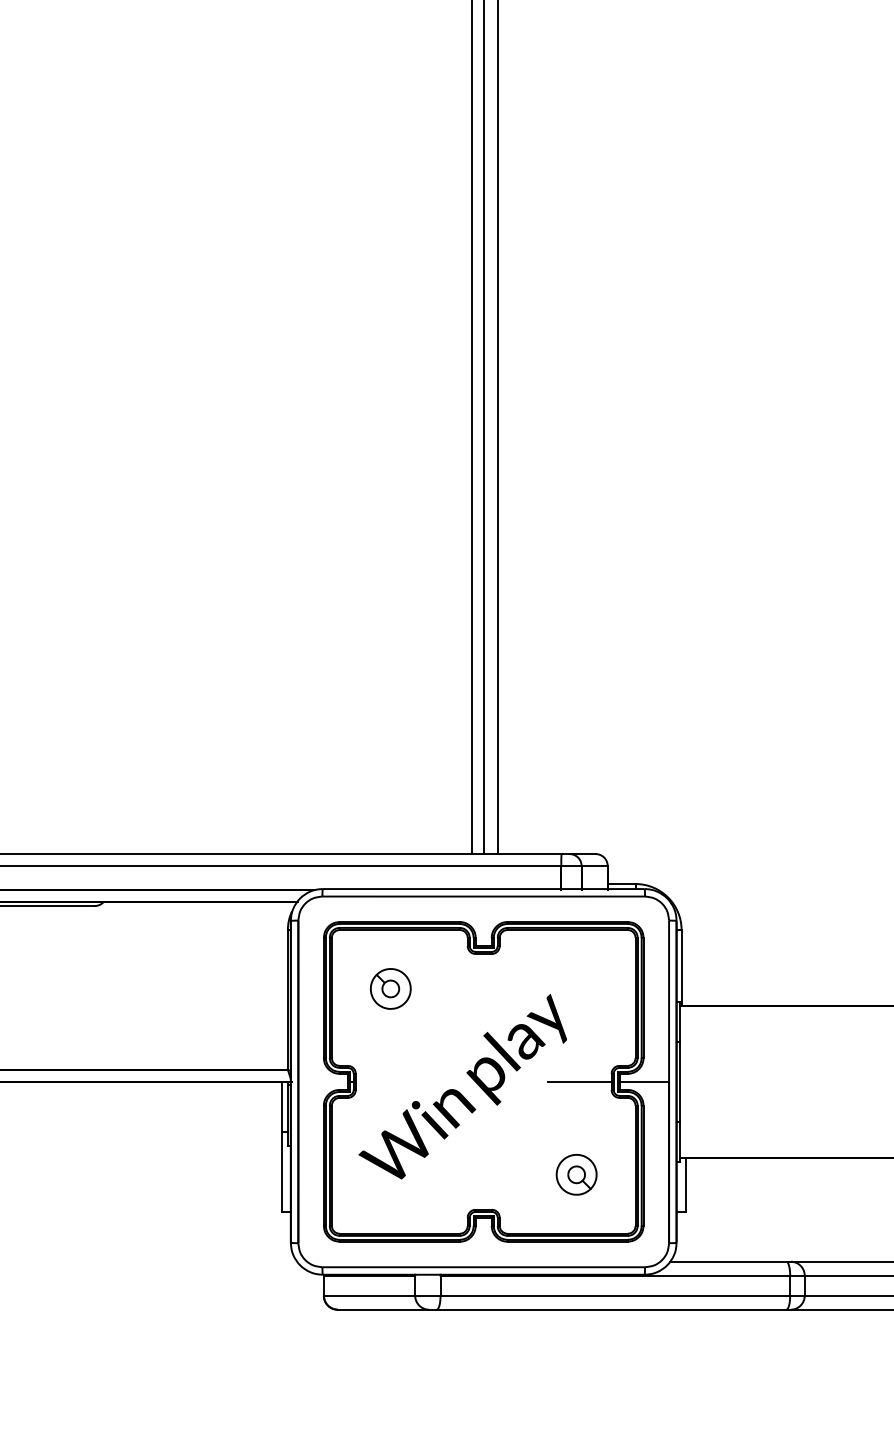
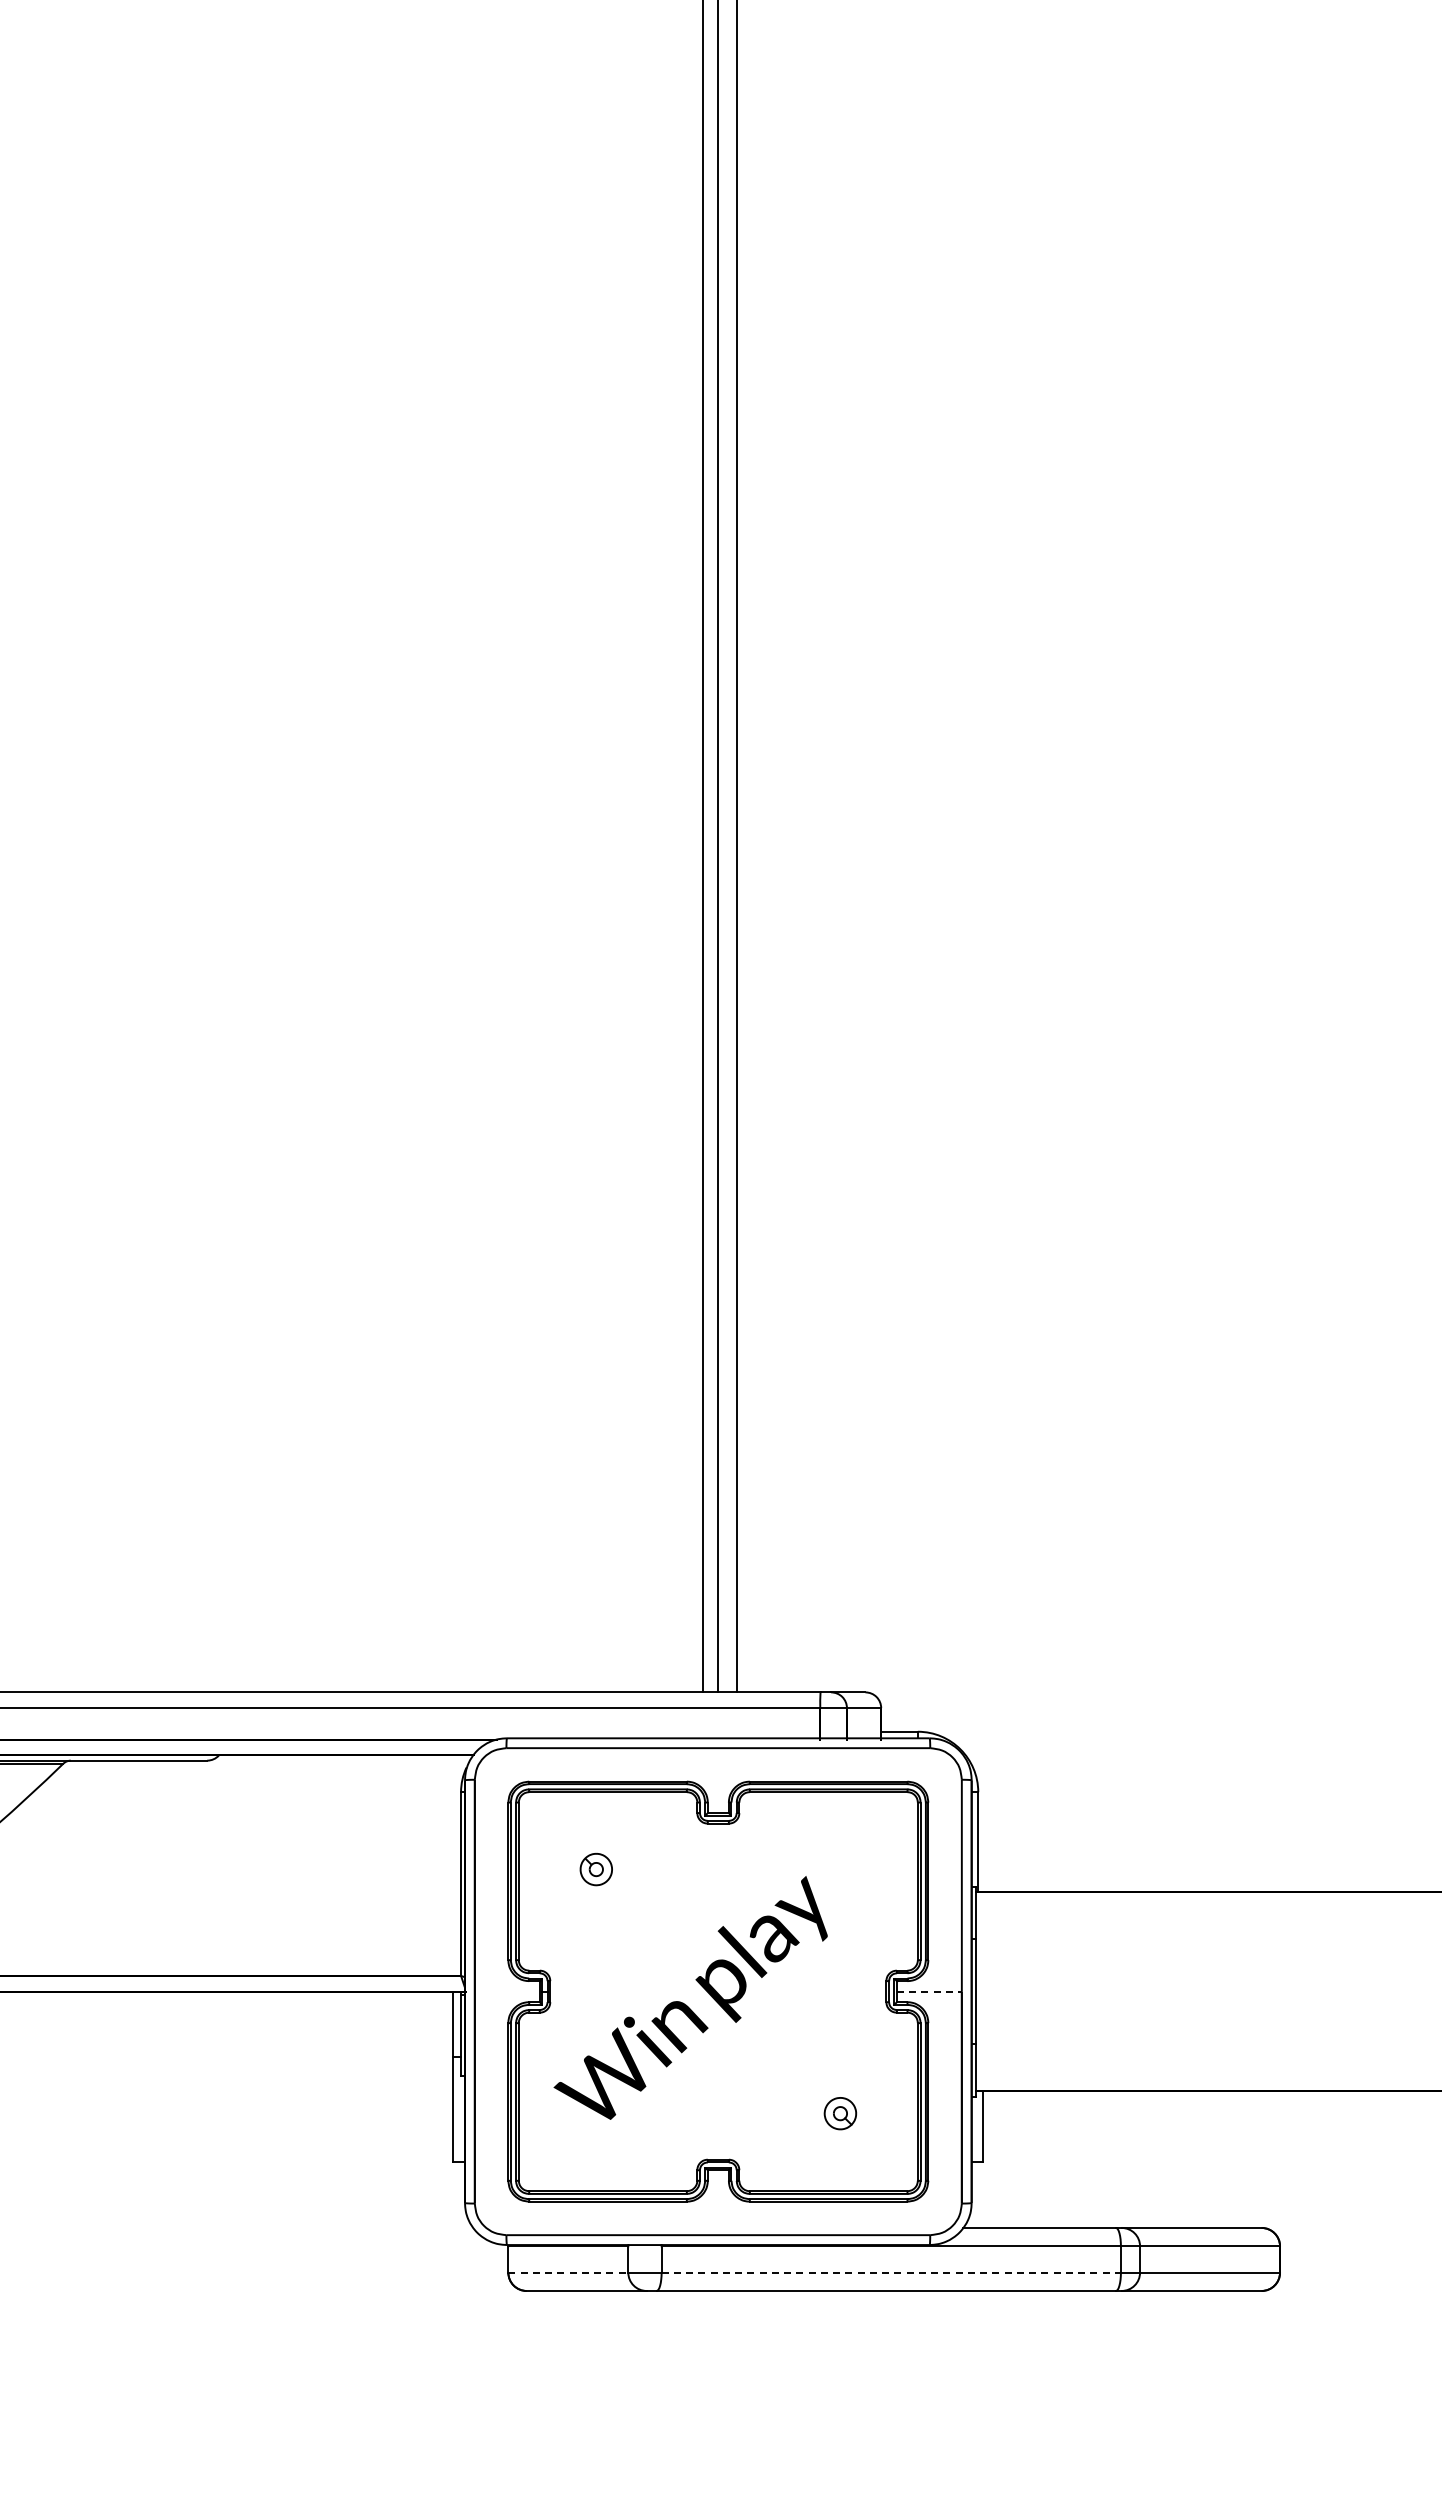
part: (390, 988) -> (596, 1869), size x0.6
line: (579, 1081) -> (844, 1991), removed
line: (644, 1081) -> (929, 1991), solid -> dashed
part: (576, 1174) -> (840, 2113), size x0.6
line: (369, 1295) -> (568, 2272), solid -> dashed
line: (615, 1295) -> (891, 2272), solid -> dashed

